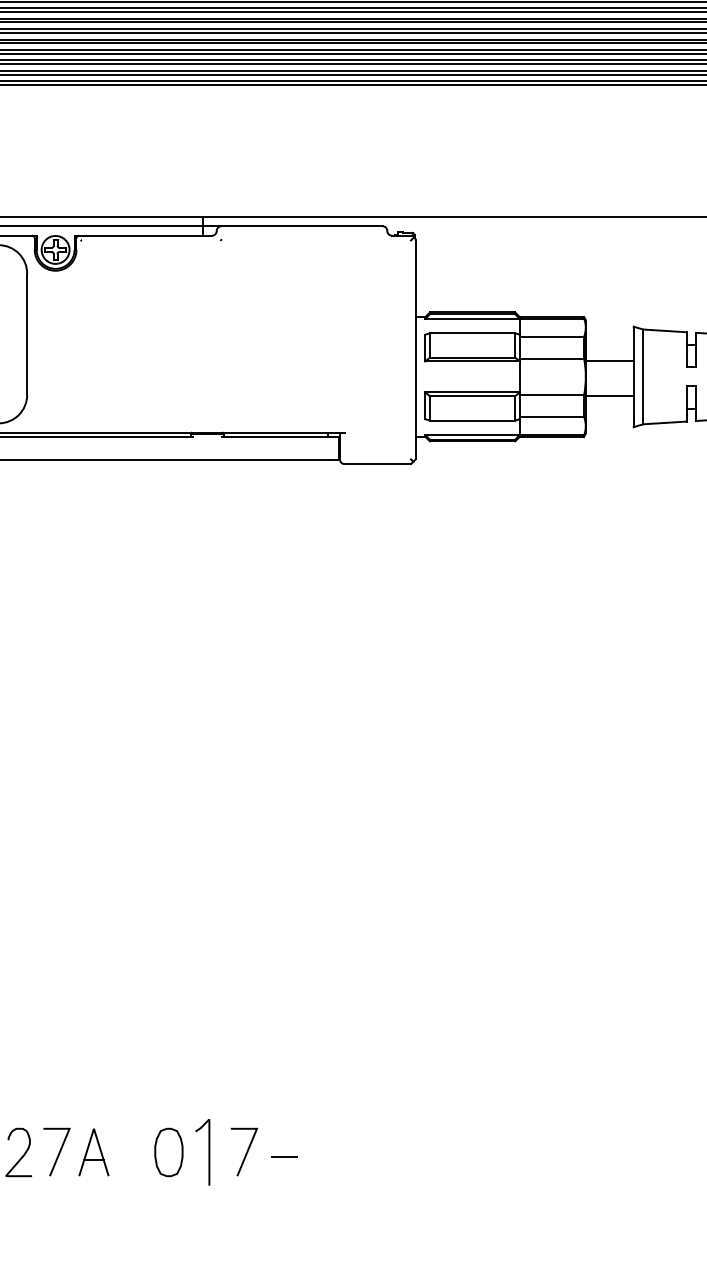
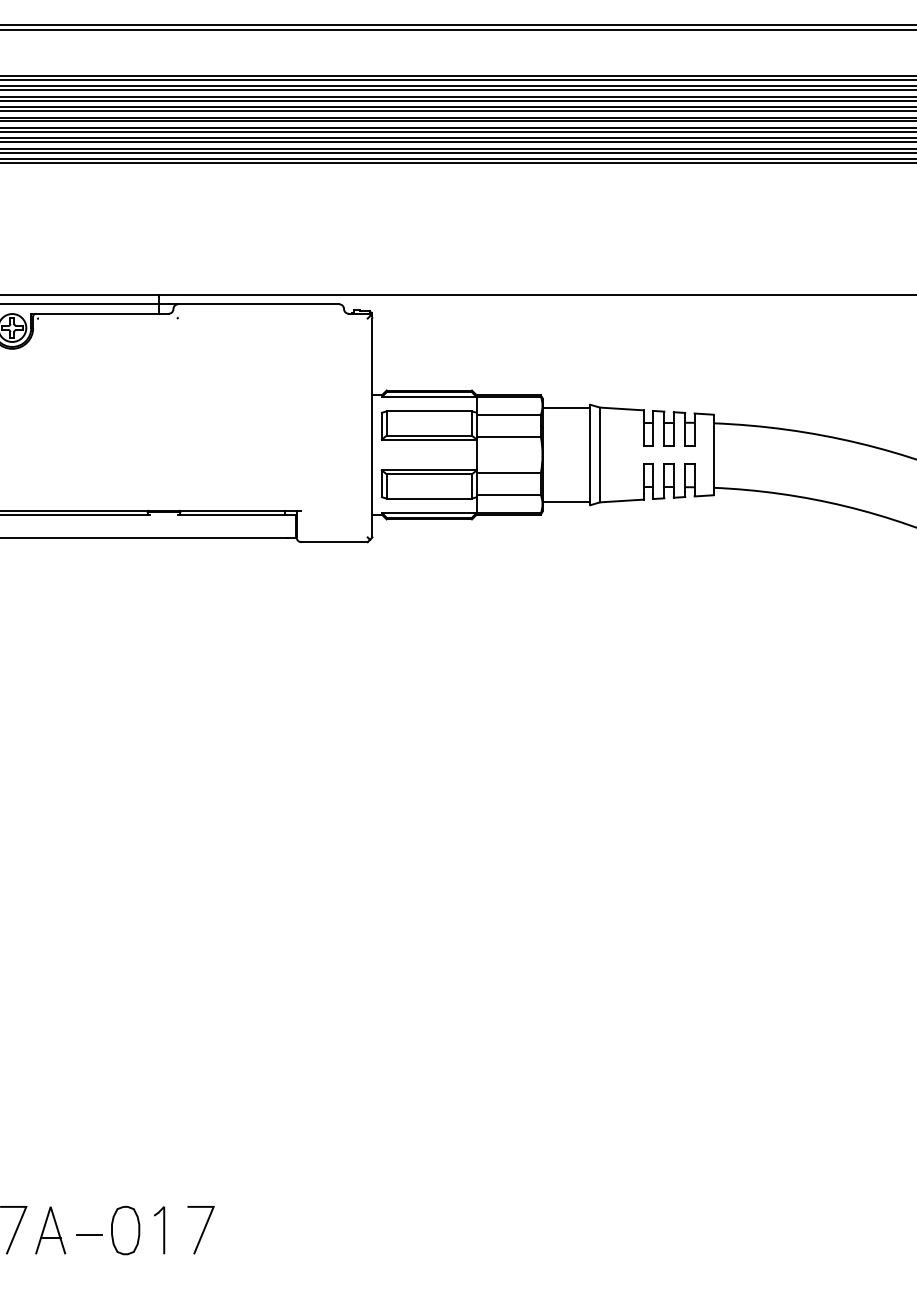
line: (609, 360) -> (566, 407), moved
line: (609, 396) -> (566, 502), moved
part: (202, 1152) -> (159, 1230), size x0.71
line: (284, 1156) -> (89, 1234), moved

